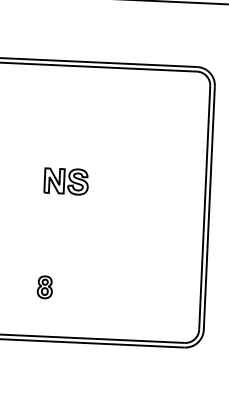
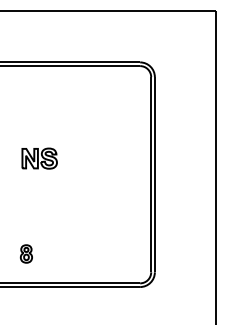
part: (43, 286) -> (25, 253), moved

